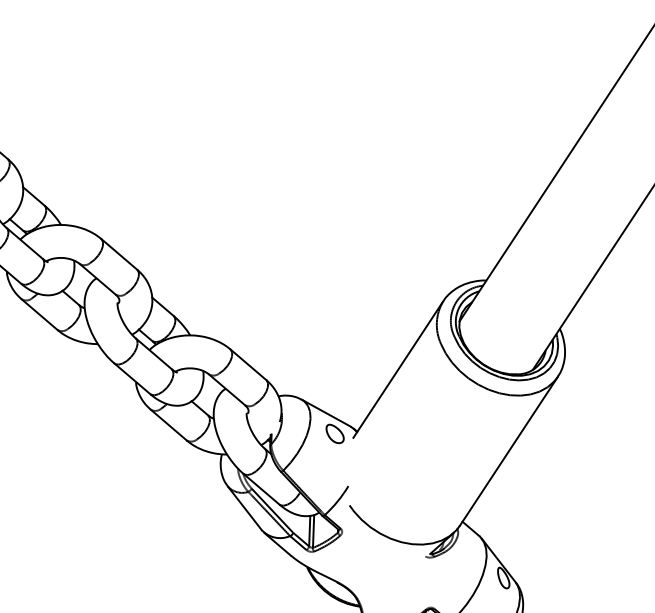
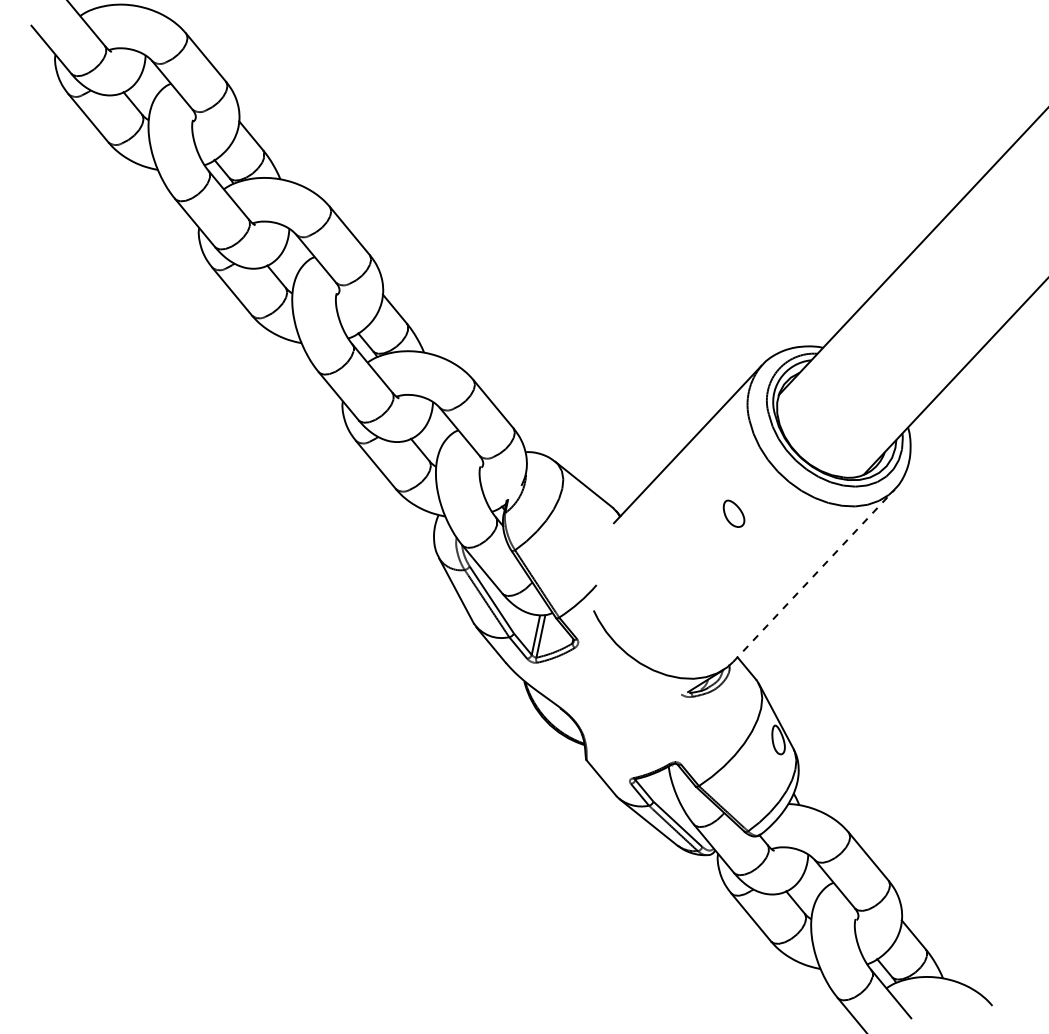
part: (334, 433) -> (733, 513), moved
line: (509, 451) -> (814, 575), solid -> dashed

